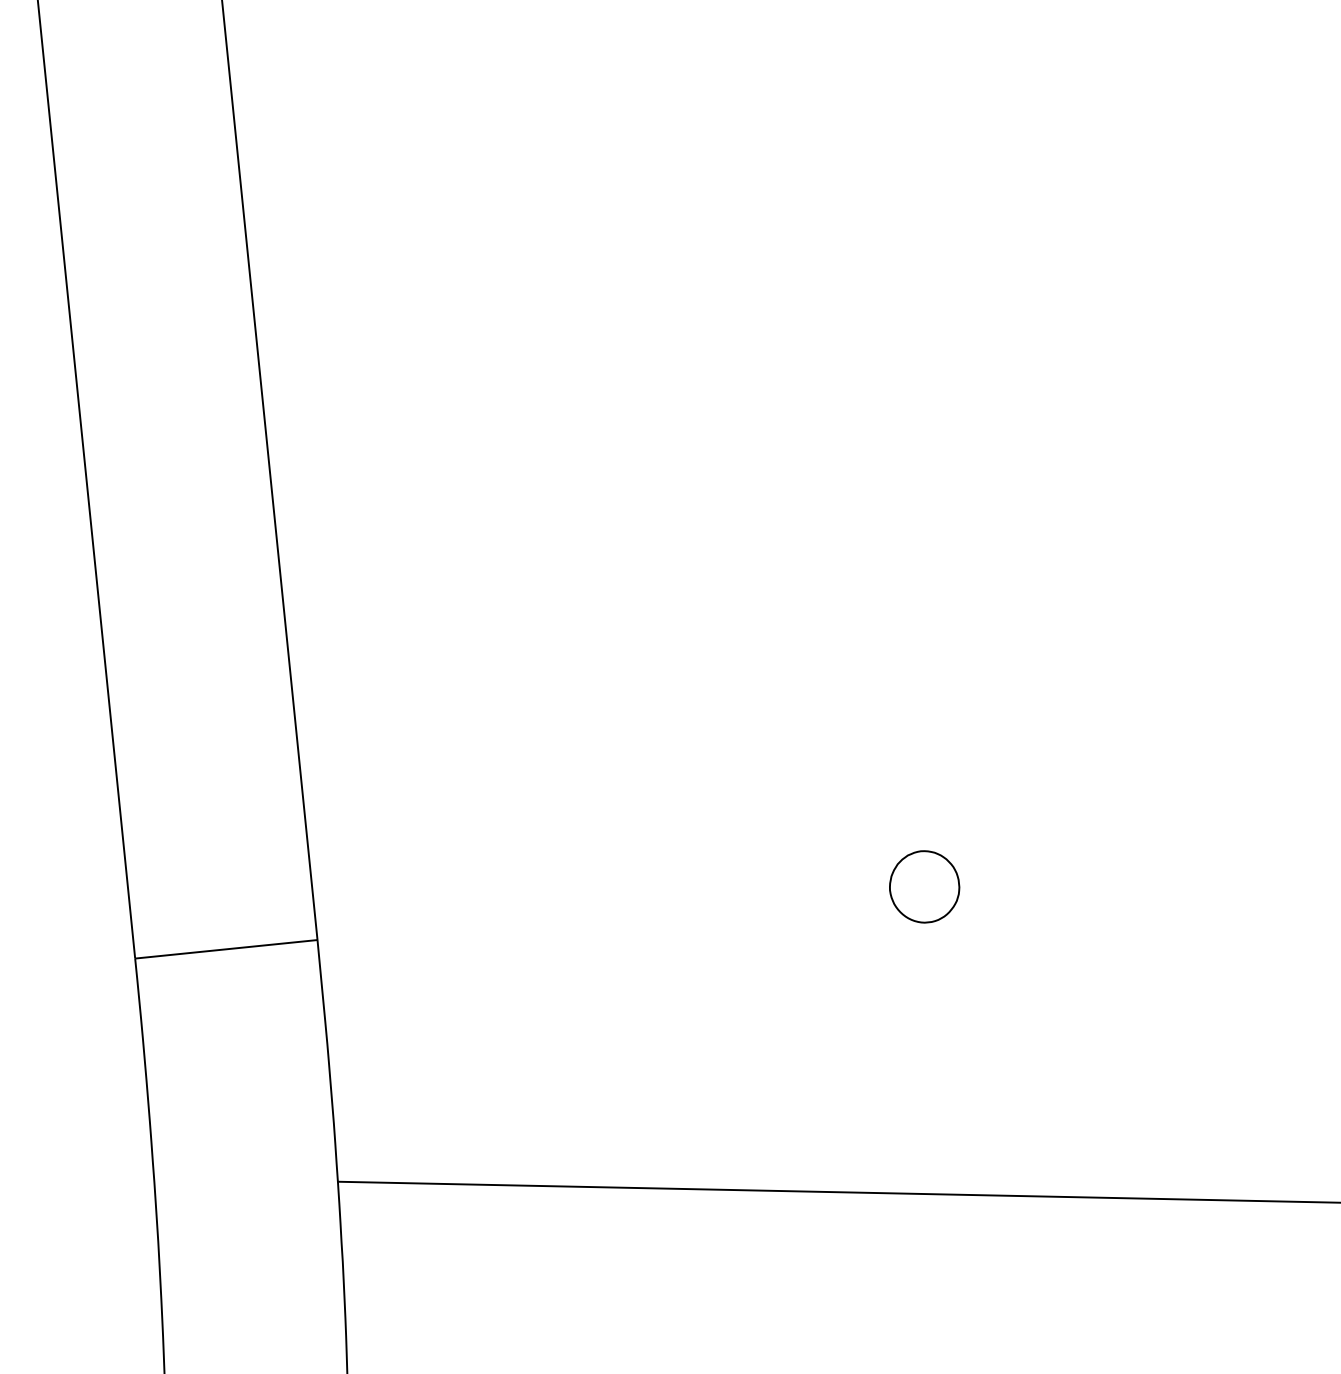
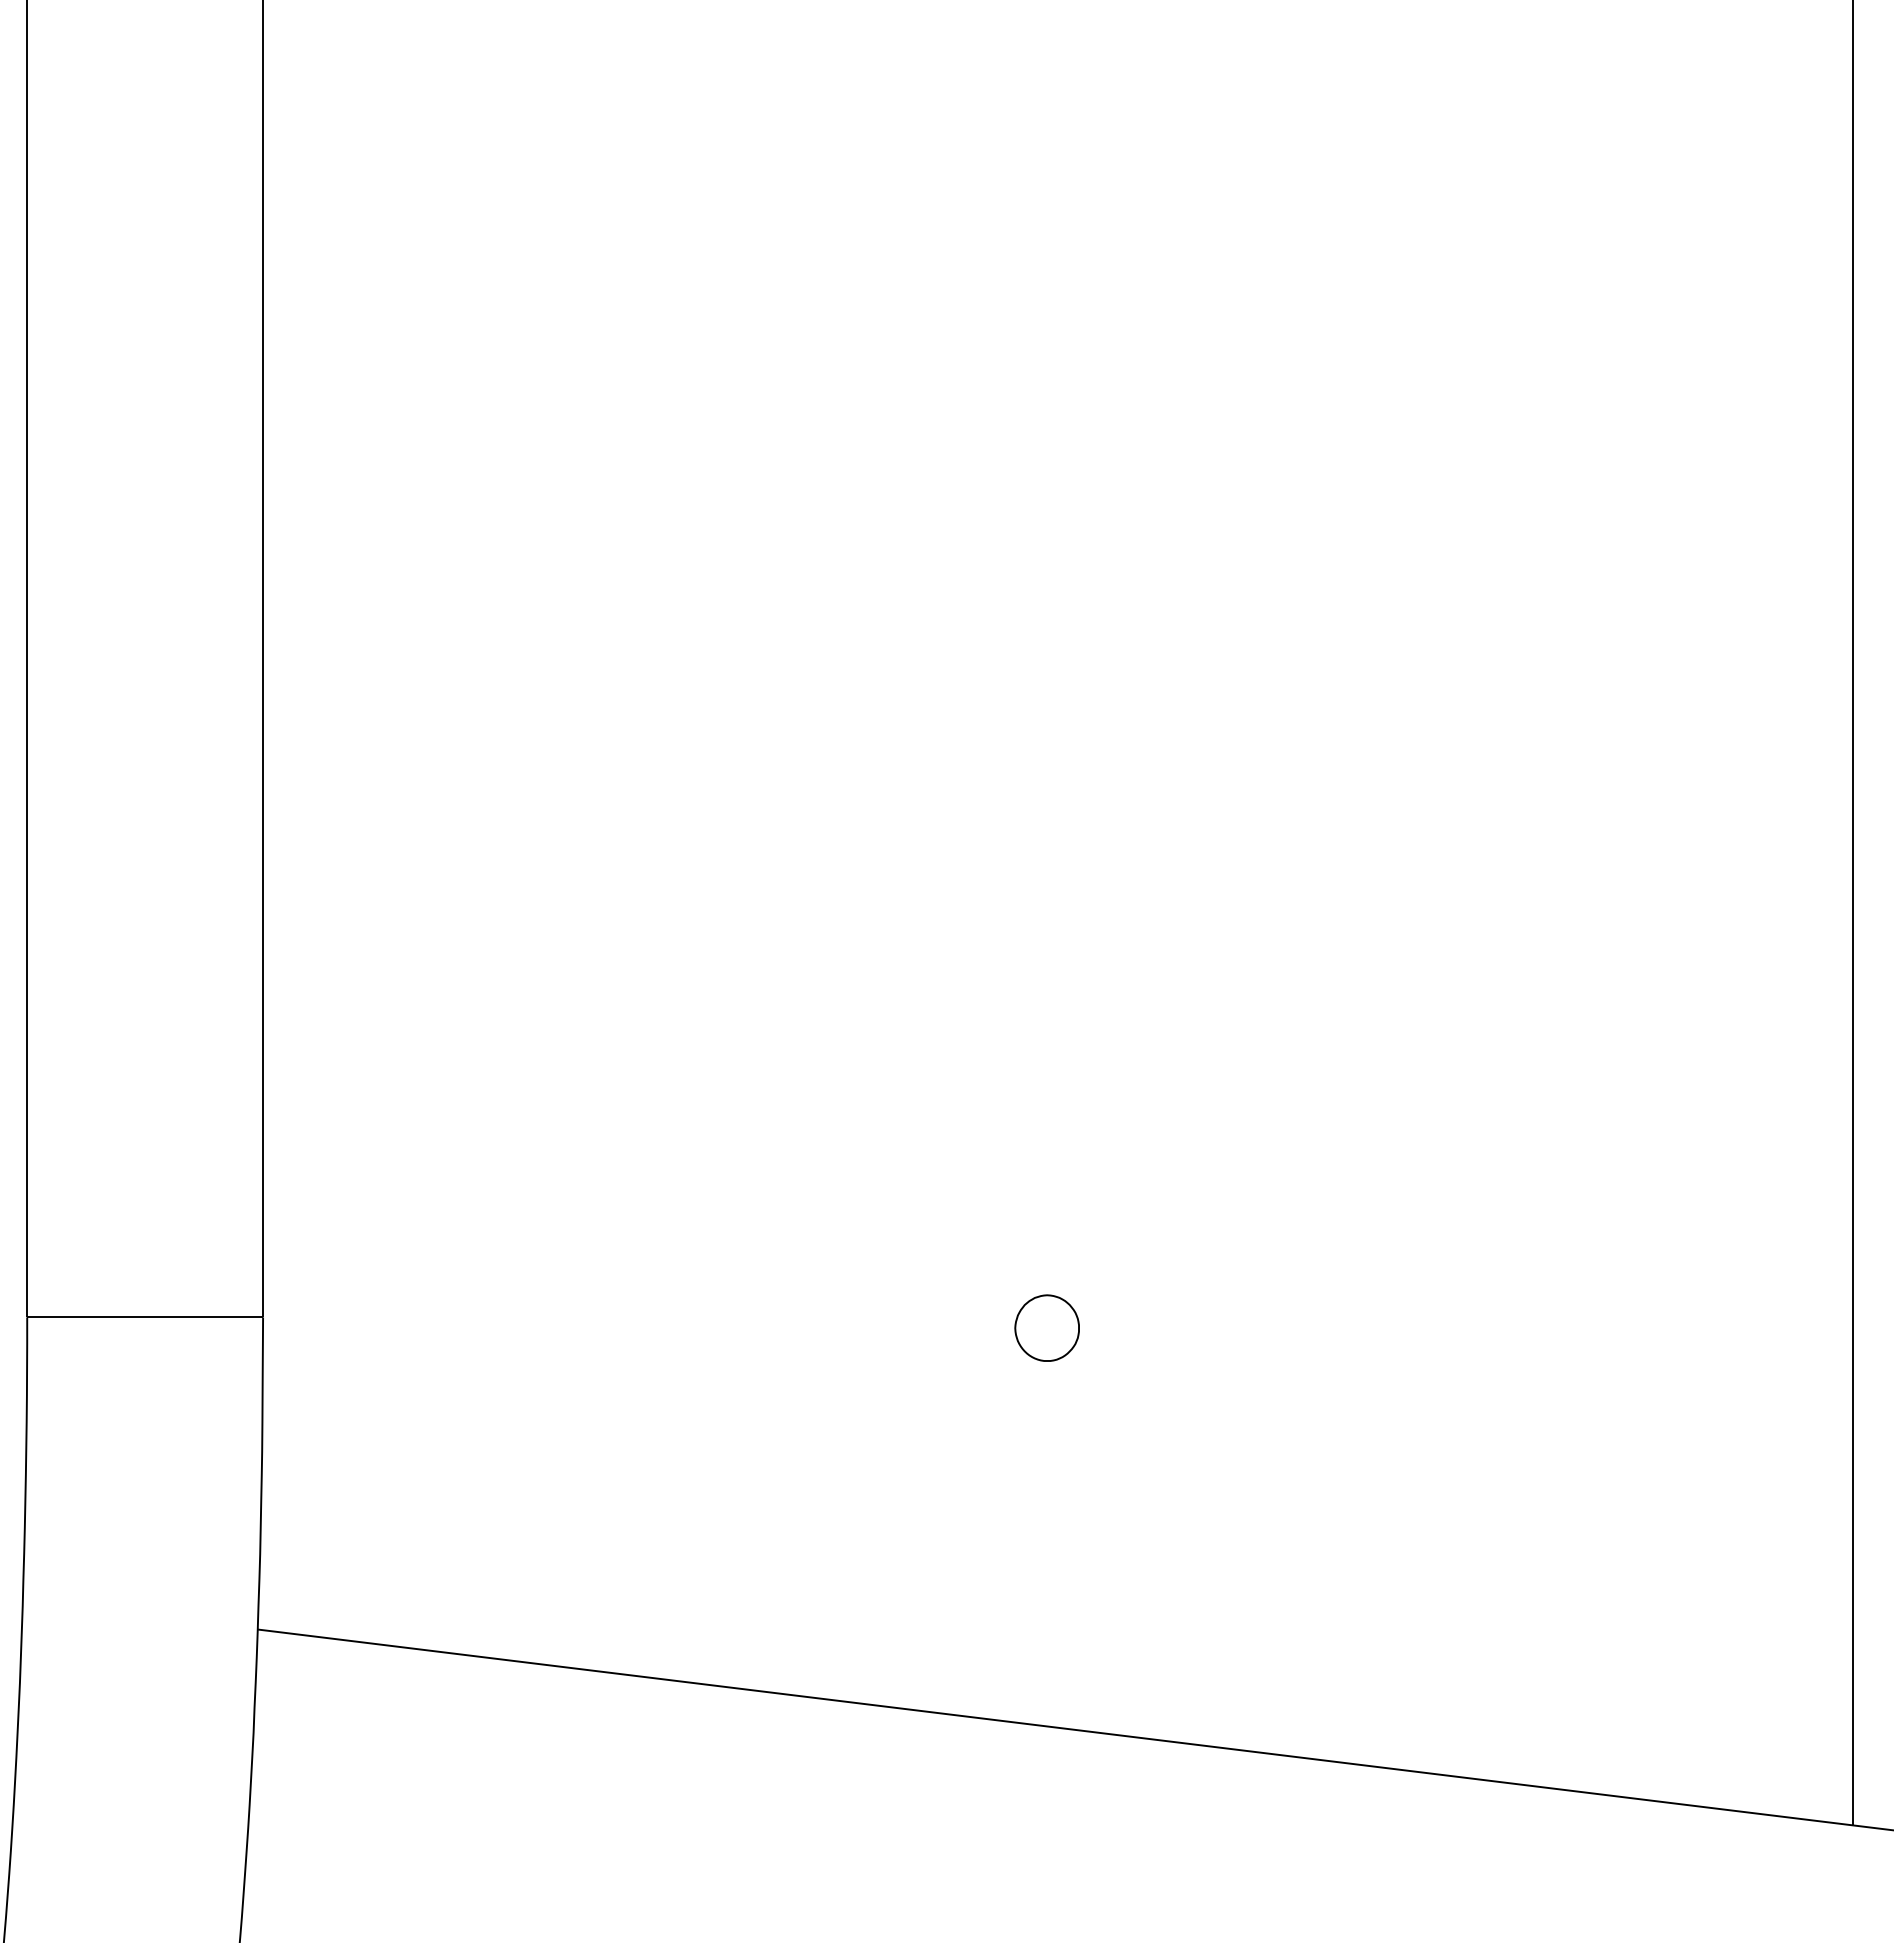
part: (923, 886) -> (1046, 1327), size x0.71

